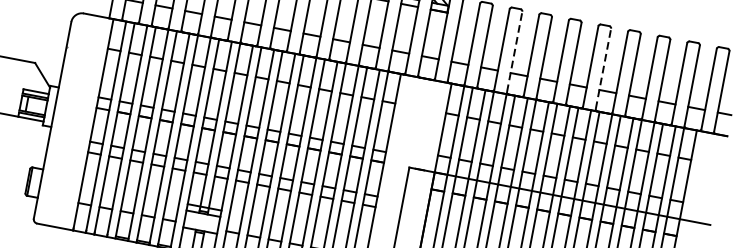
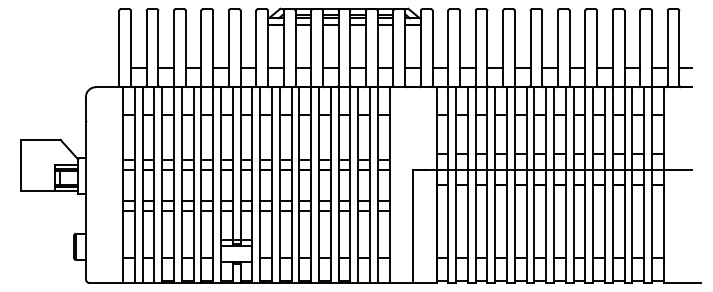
line: (514, 51) -> (487, 47), dashed -> solid
line: (603, 68) -> (569, 47), dashed -> solid

